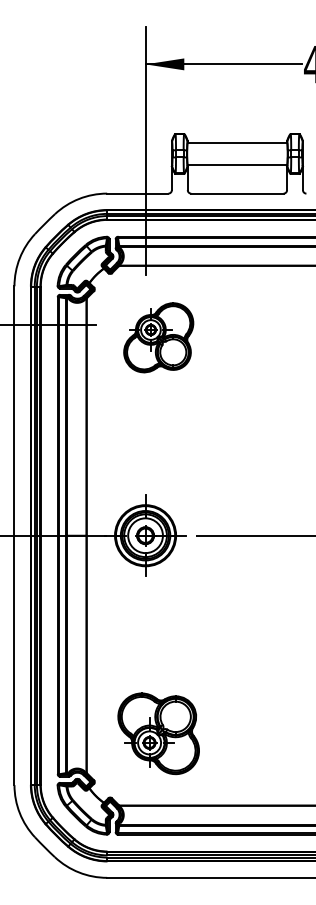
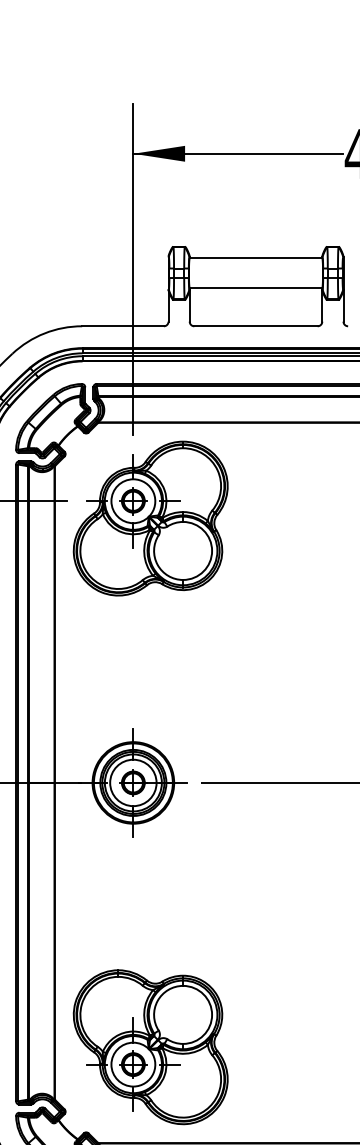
part: (158, 337) -> (150, 518), size x1.67
part: (158, 733) -> (150, 1046), size x1.43

